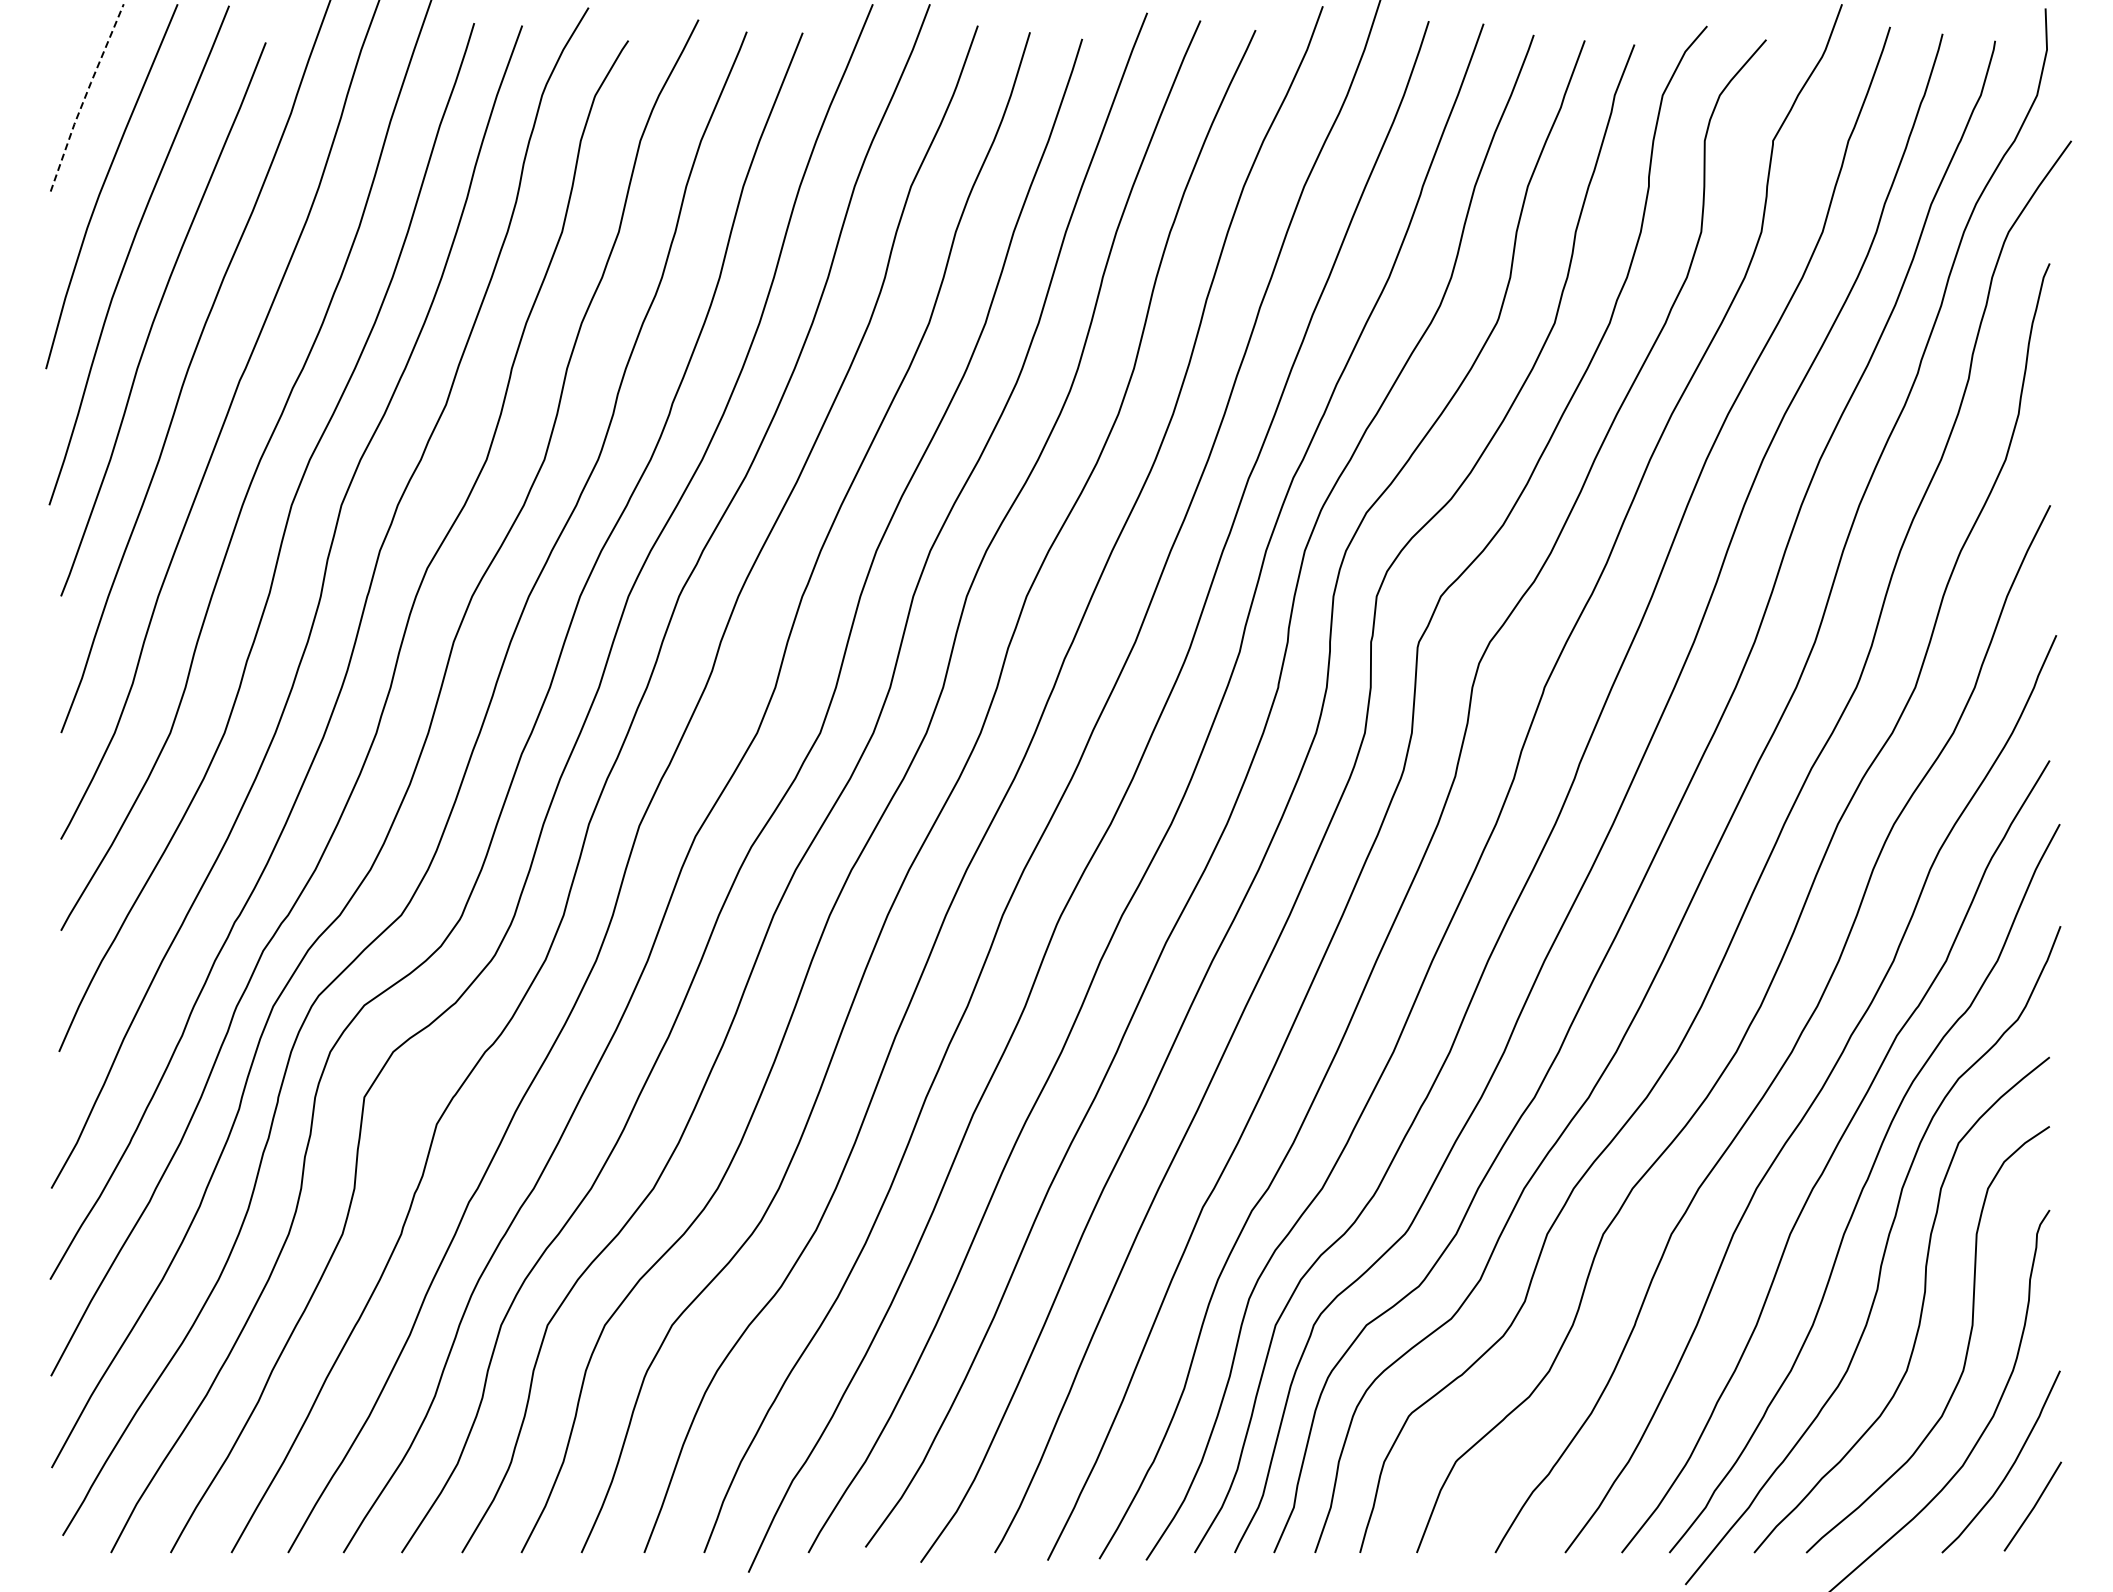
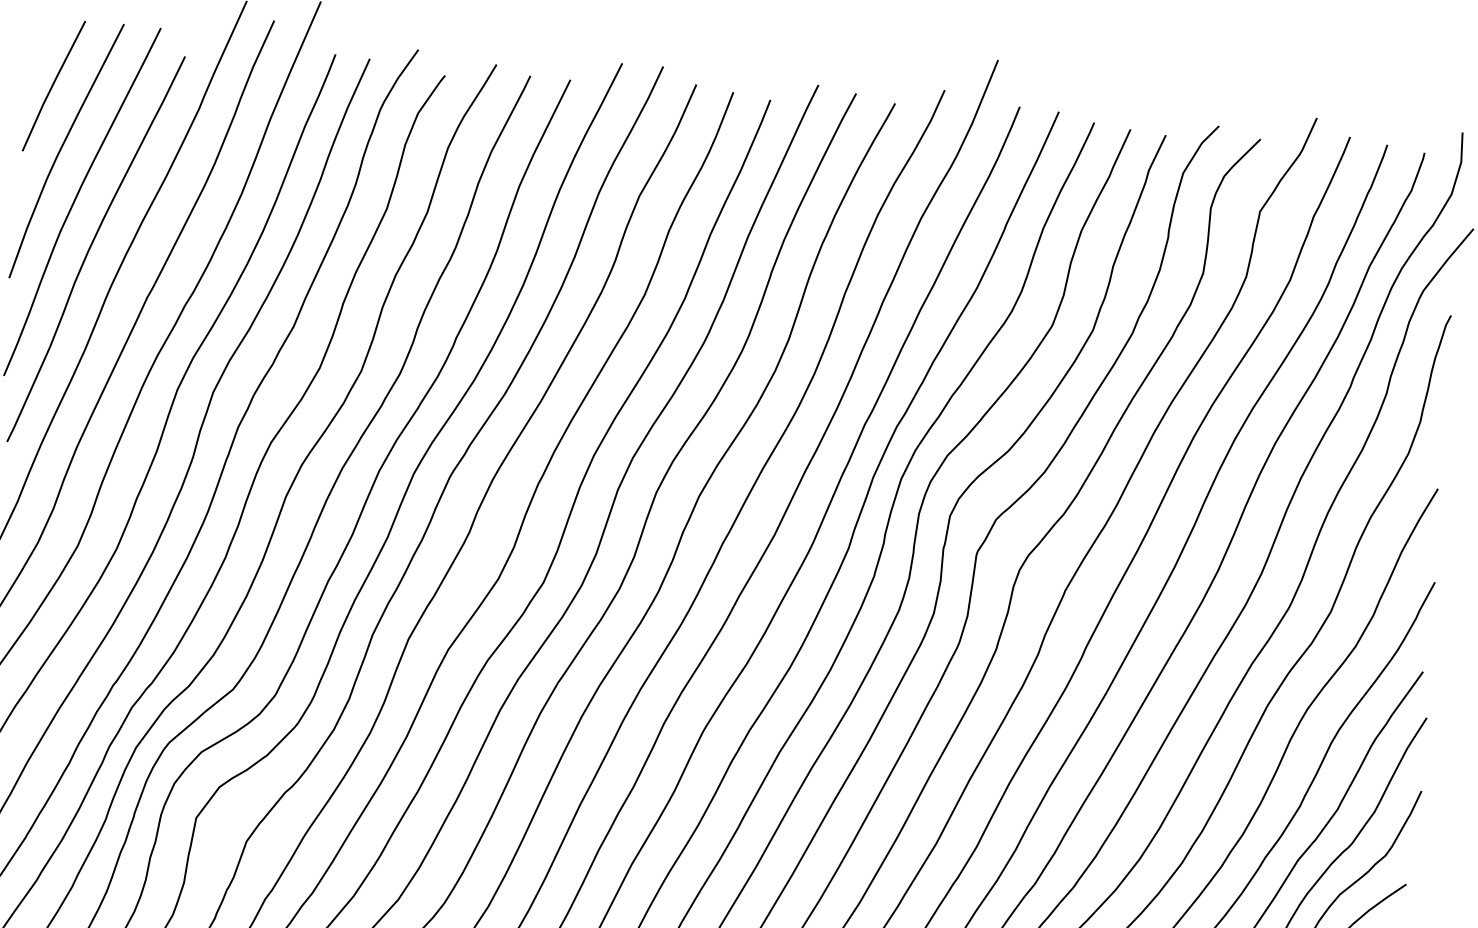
line: (85, 97) -> (52, 85), dashed -> solid

